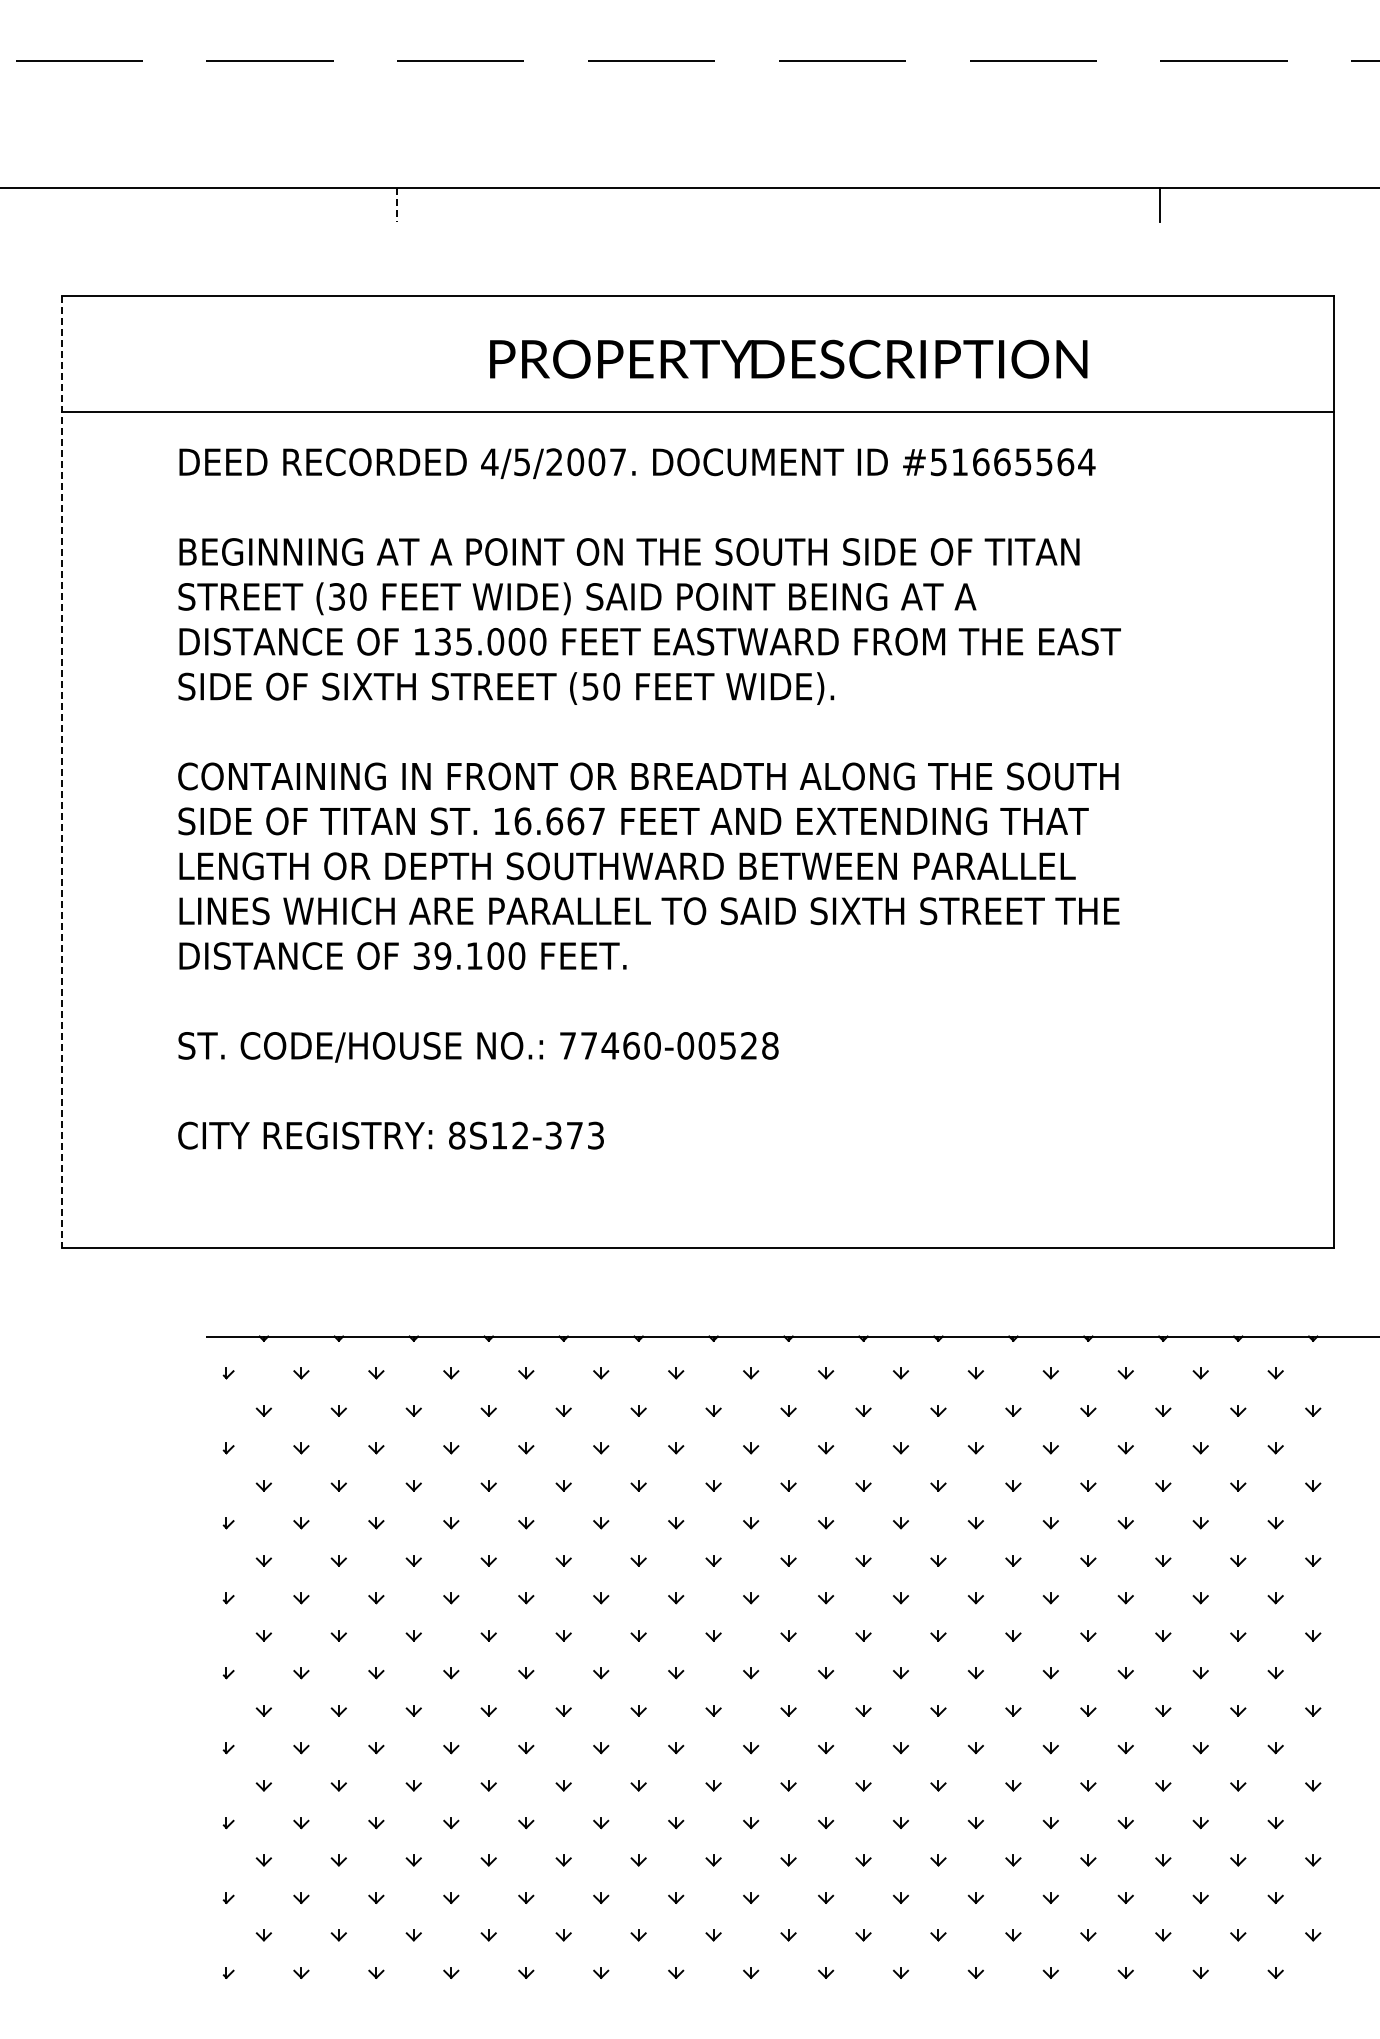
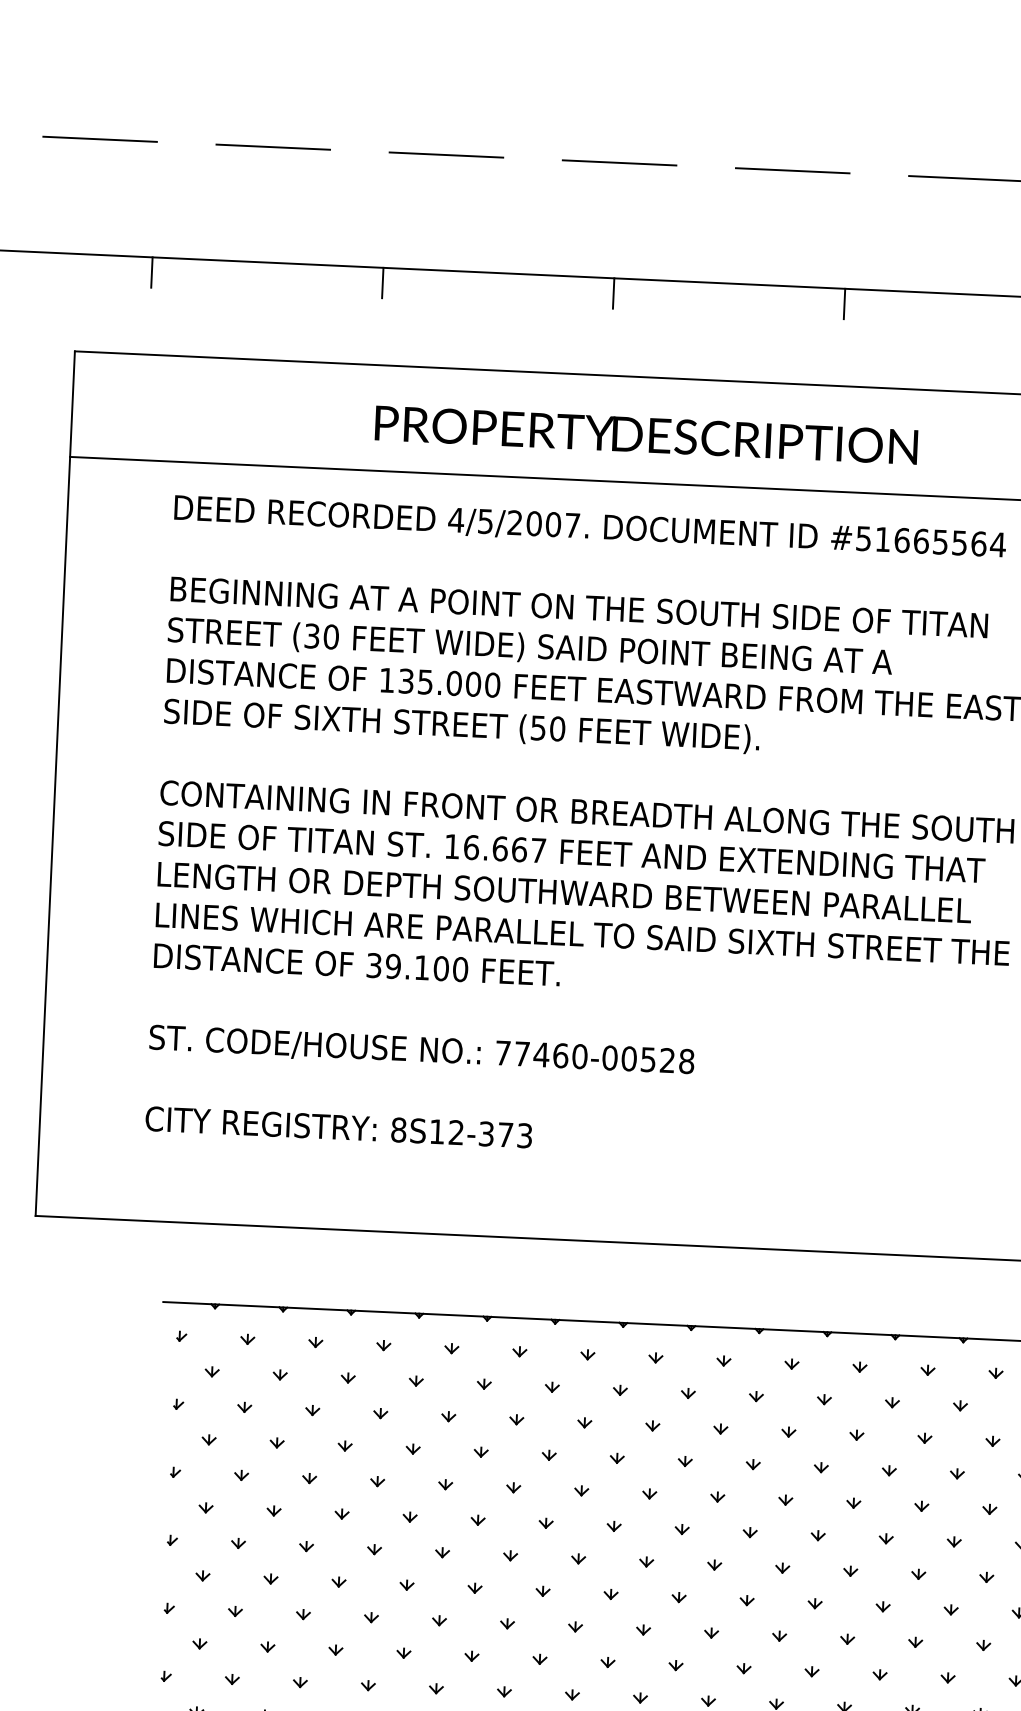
line: (142, 204) -> (151, 272), added
line: (651, 204) -> (613, 292), added
line: (905, 204) -> (844, 303), added
line: (397, 205) -> (383, 283), dashed -> solid
text: (788, 358) -> (646, 434), moved
line: (62, 772) -> (55, 784), dashed -> solid

